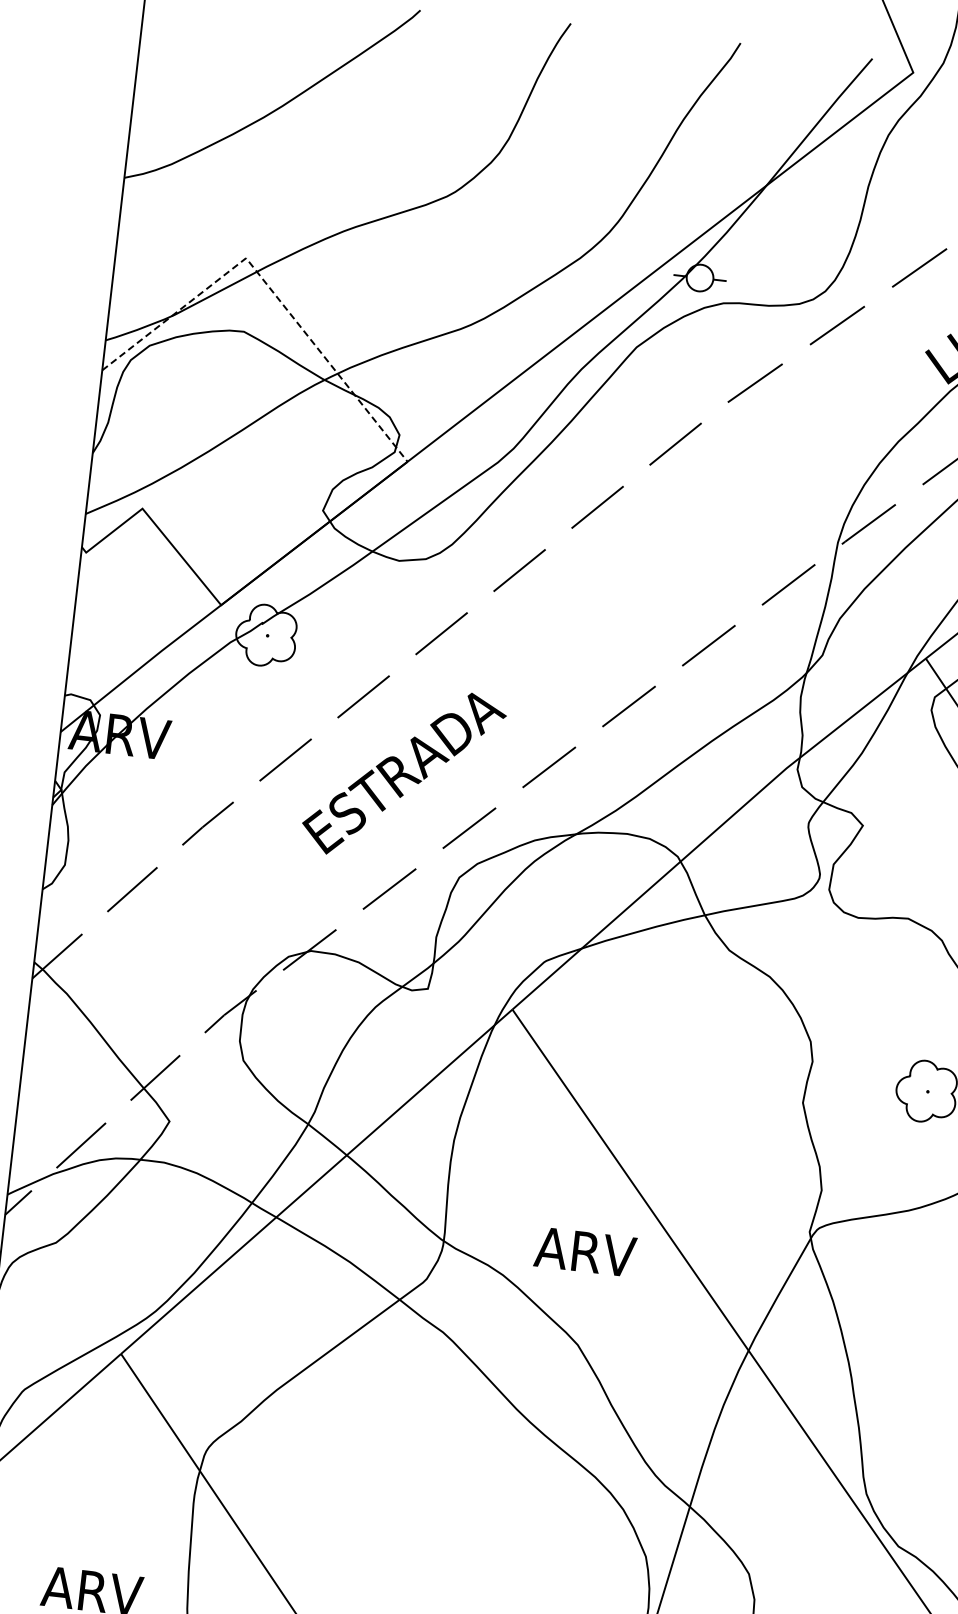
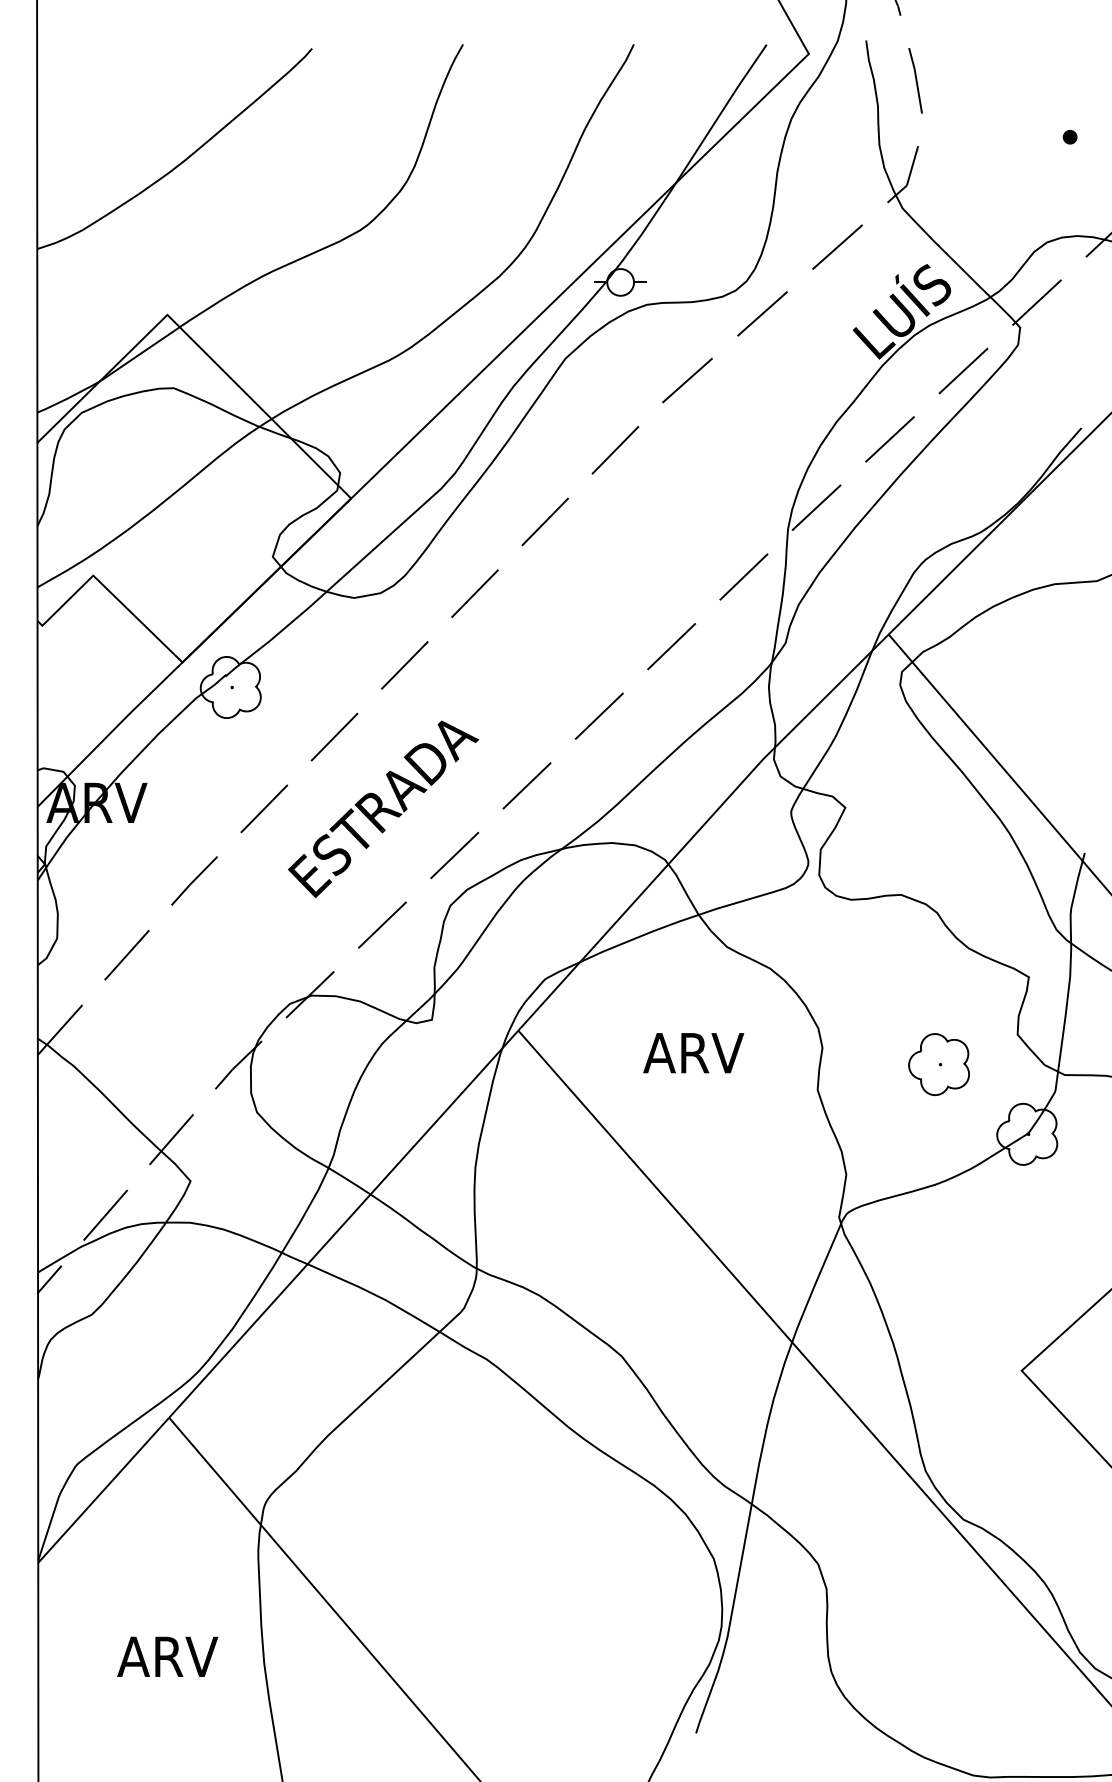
line: (269, 287) -> (194, 341), dashed -> solid
text: (585, 1252) -> (693, 1053), moved

